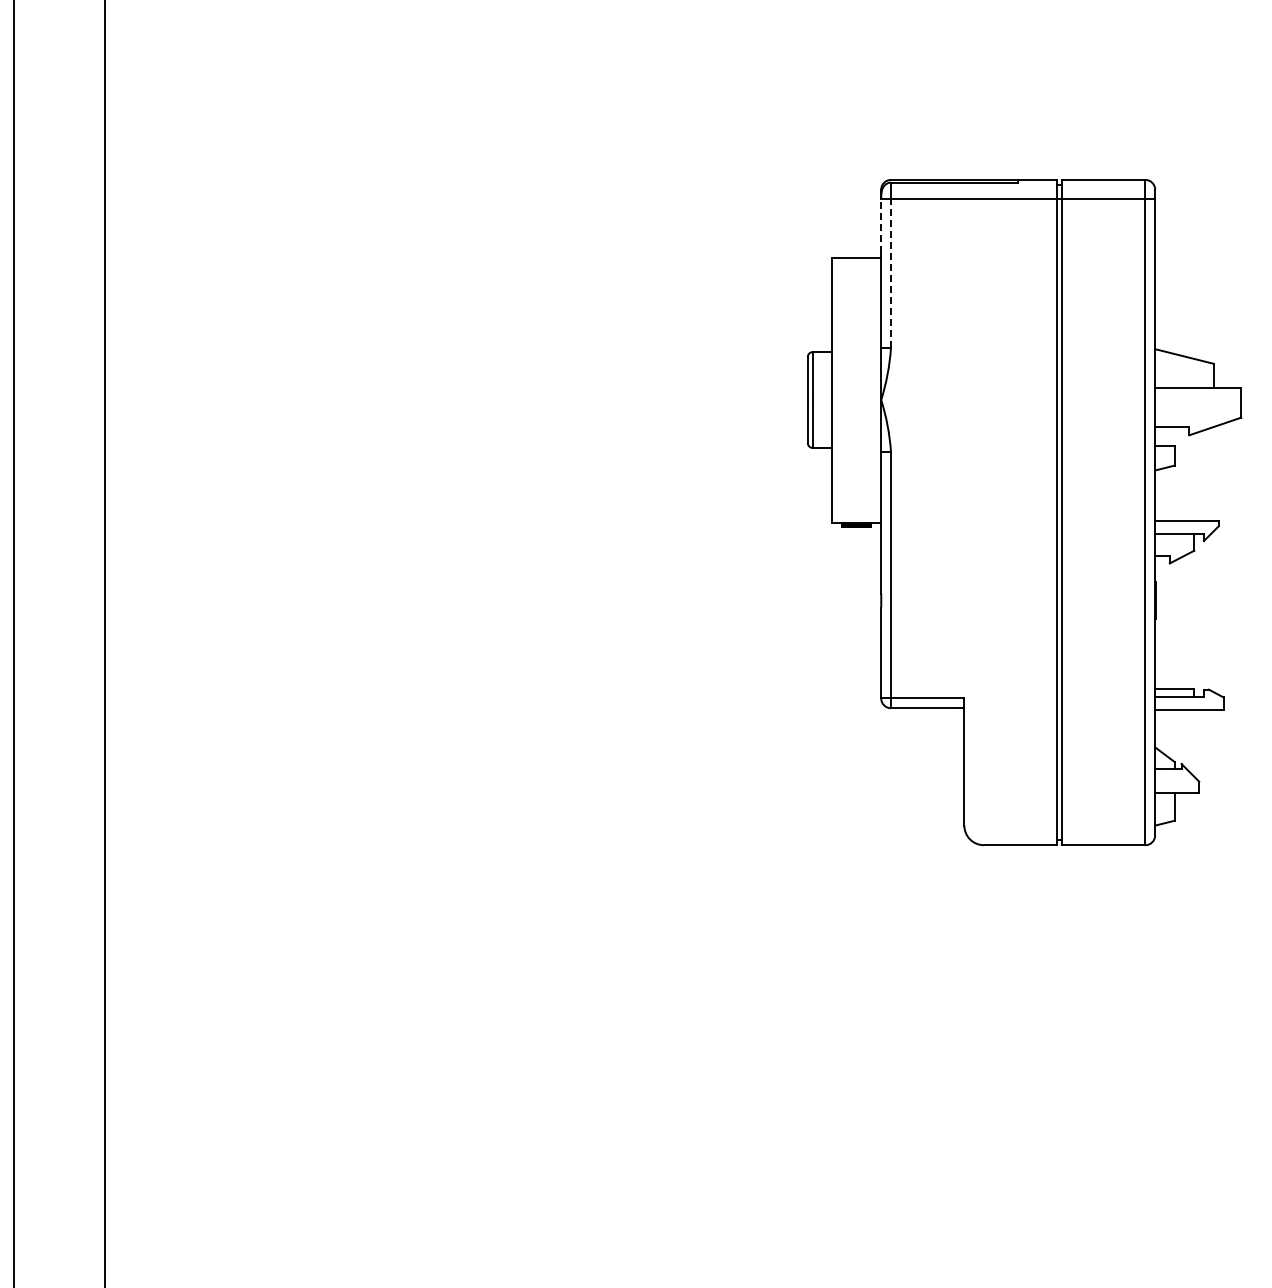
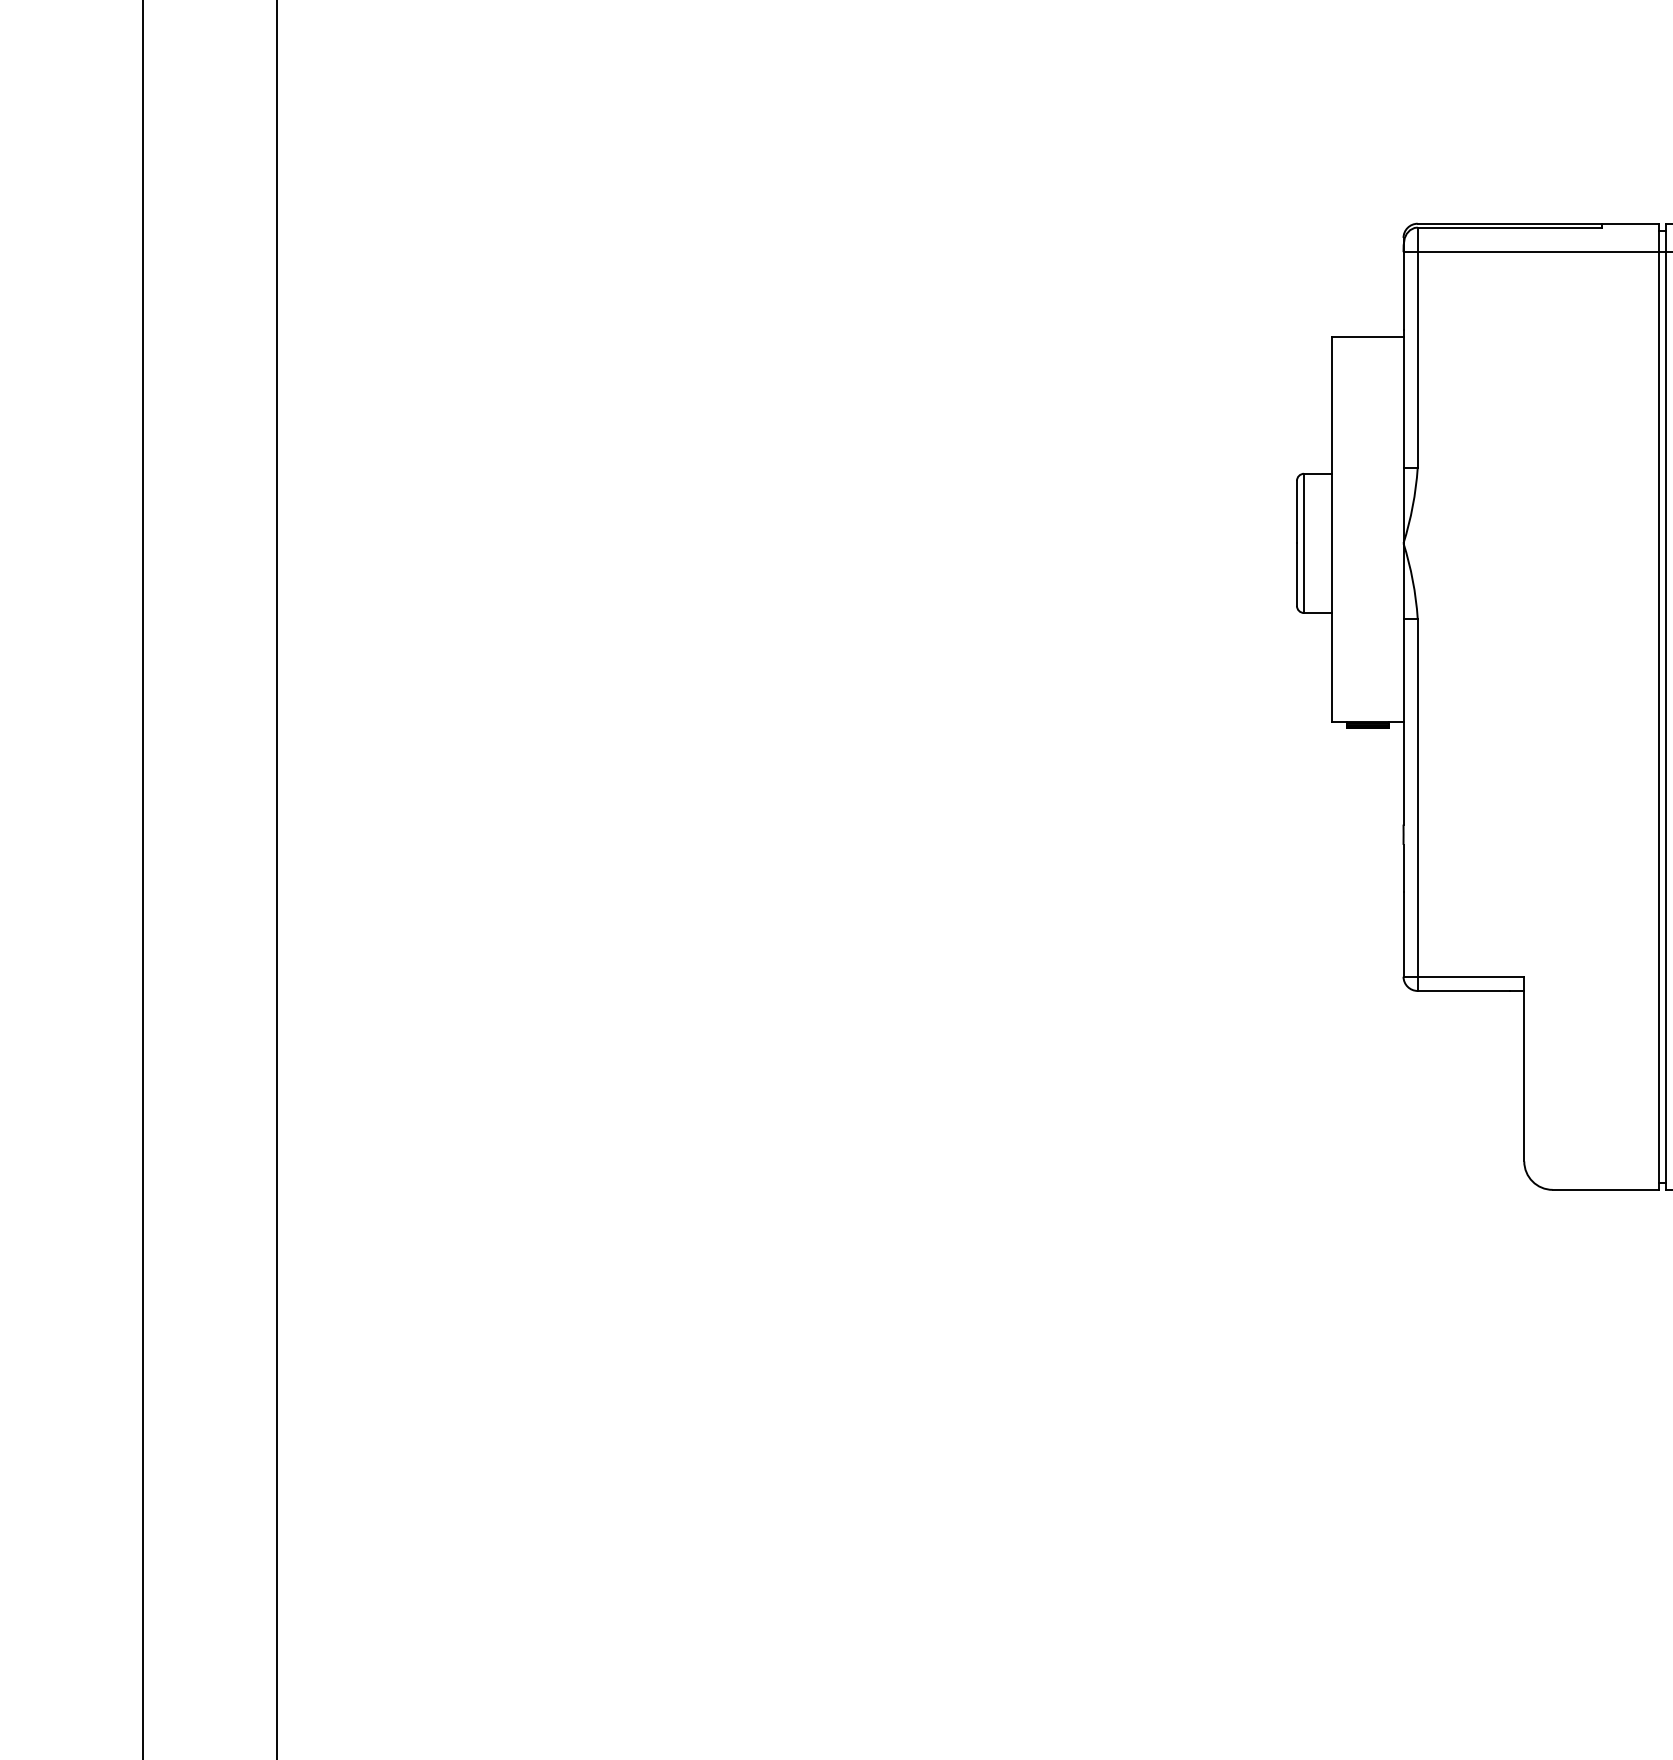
line: (881, 226) -> (1403, 291), dashed -> solid
line: (891, 273) -> (1418, 359), dashed -> solid

